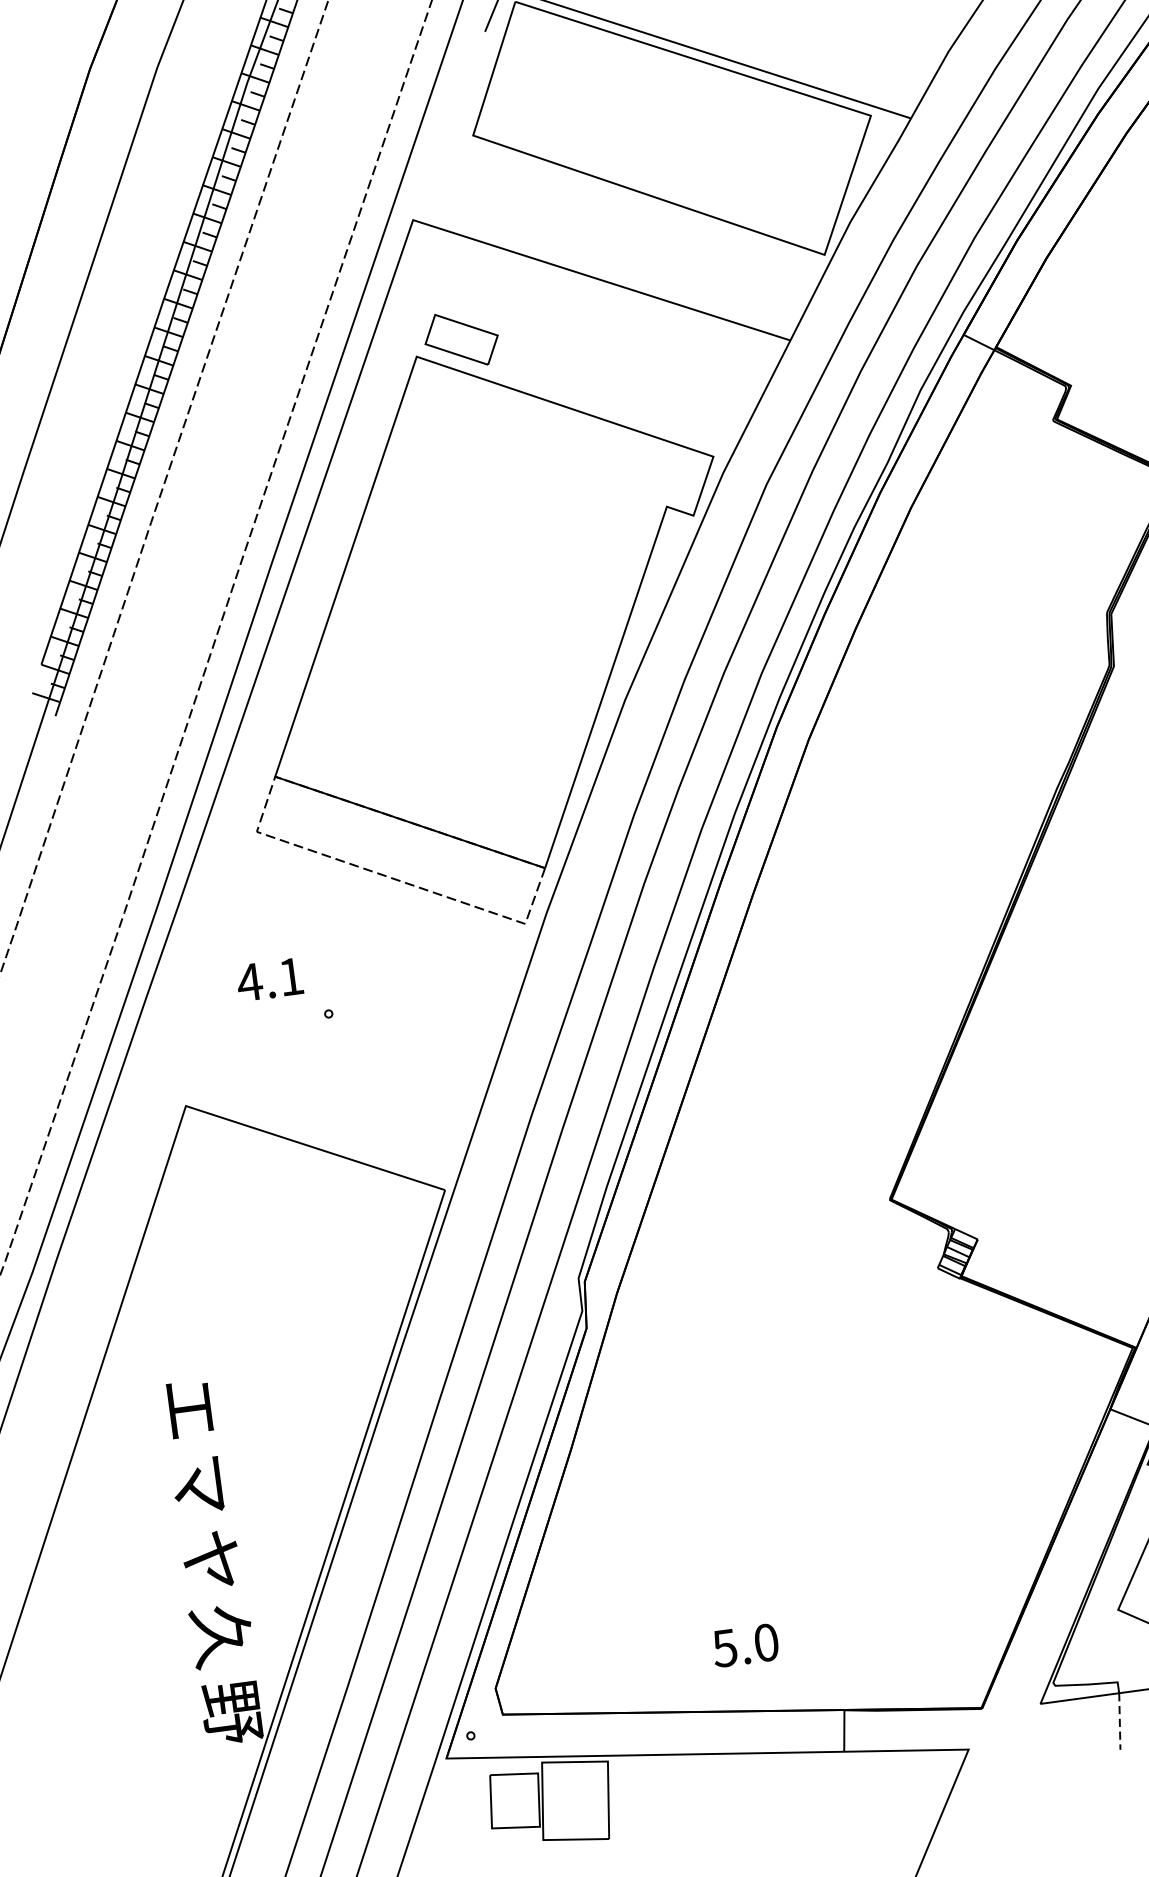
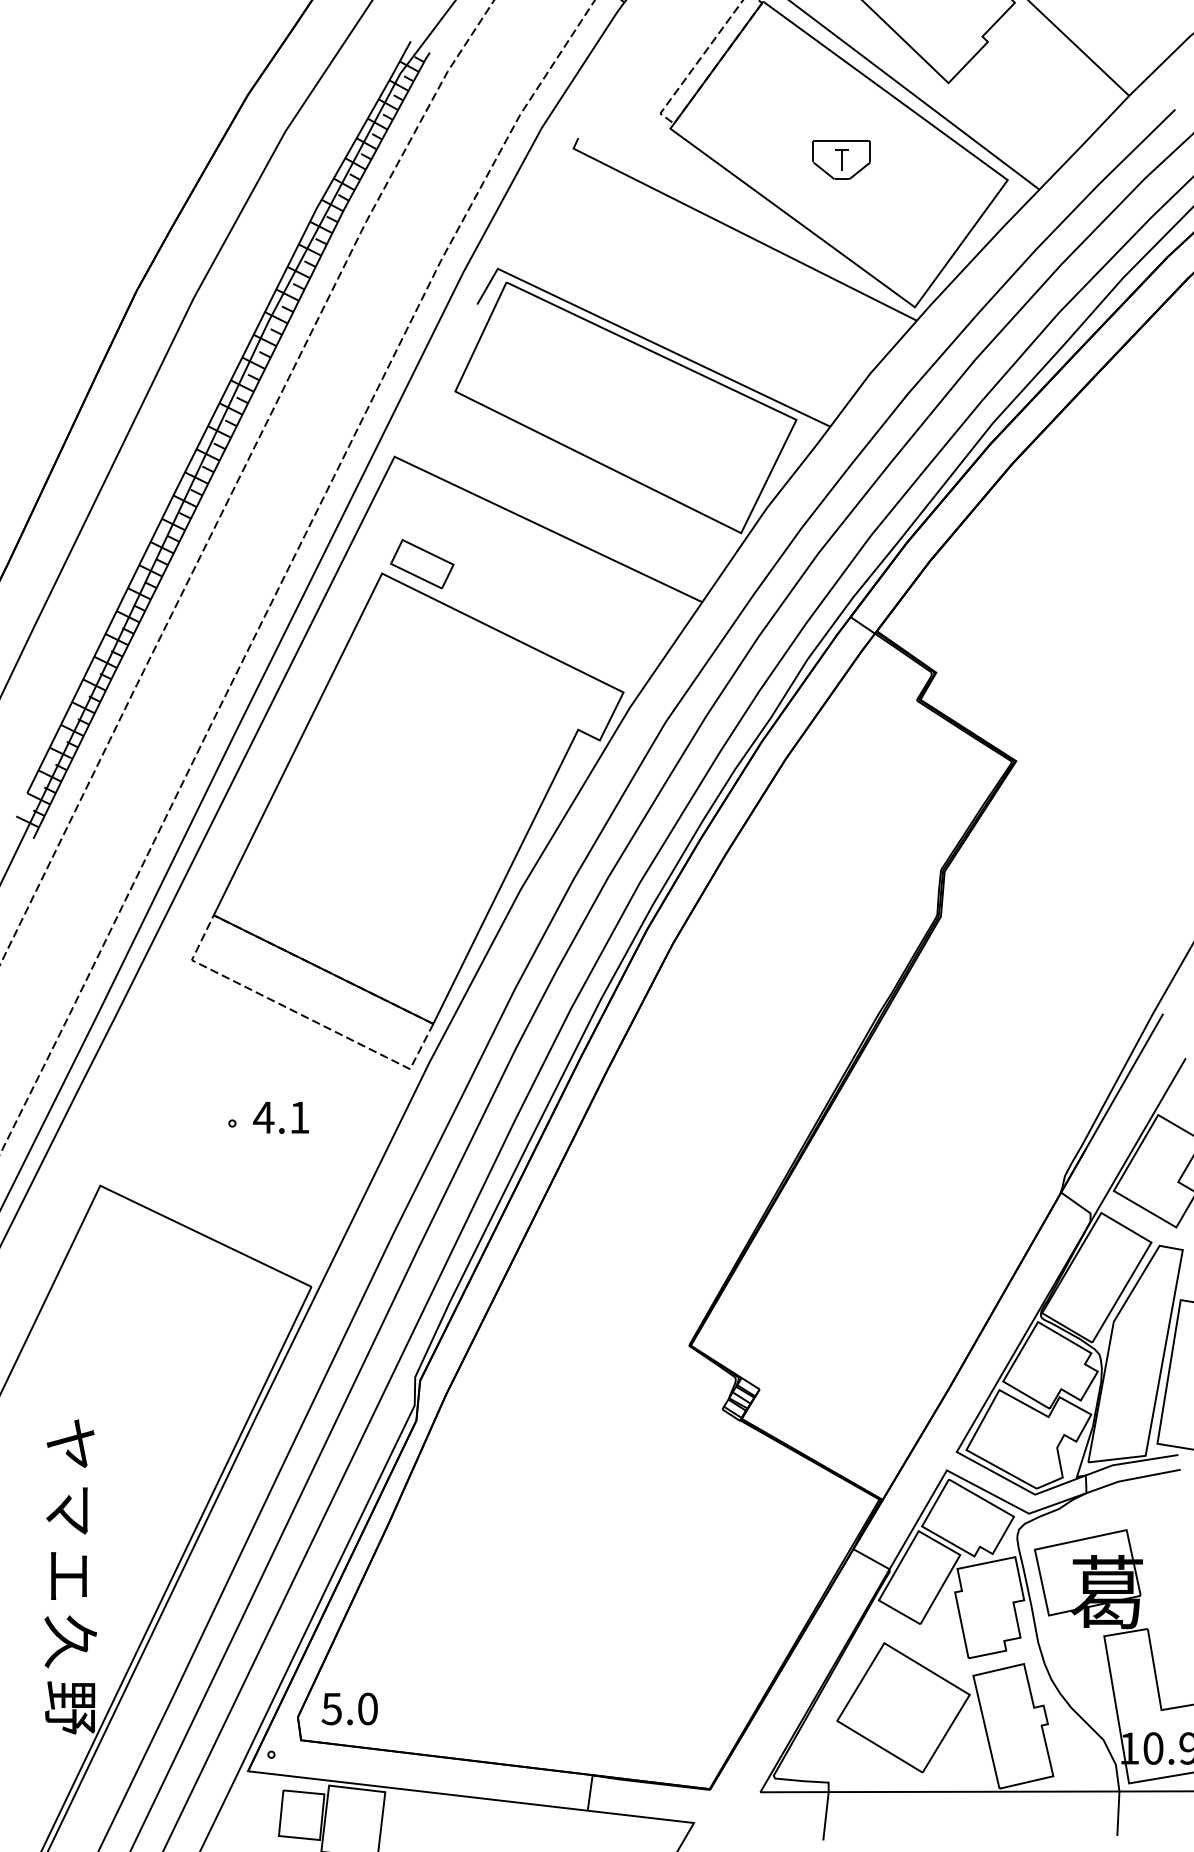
text: (269, 979) -> (280, 1117), moved
text: (191, 1407) -> (70, 1443), エ -> ヤ
text: (211, 1560) -> (70, 1575), ヤ -> エ
text: (745, 1644) -> (349, 1708), moved
line: (1119, 1721) -> (825, 1816), dashed -> solid

